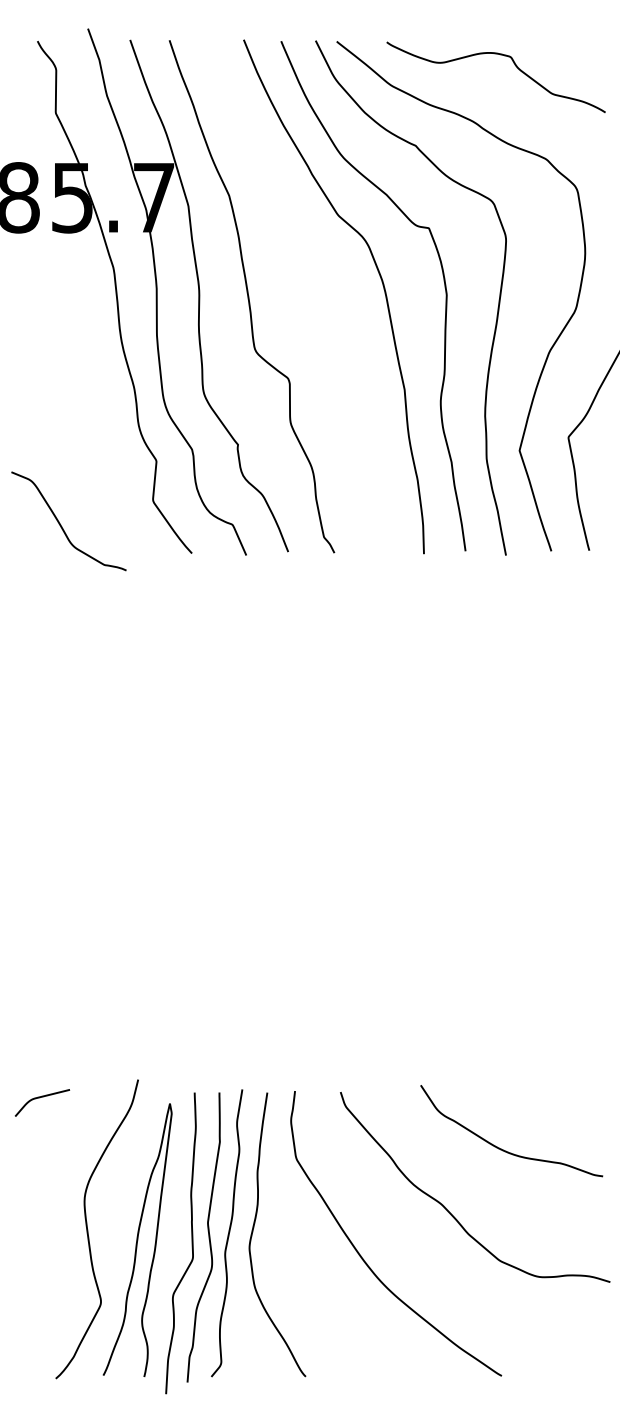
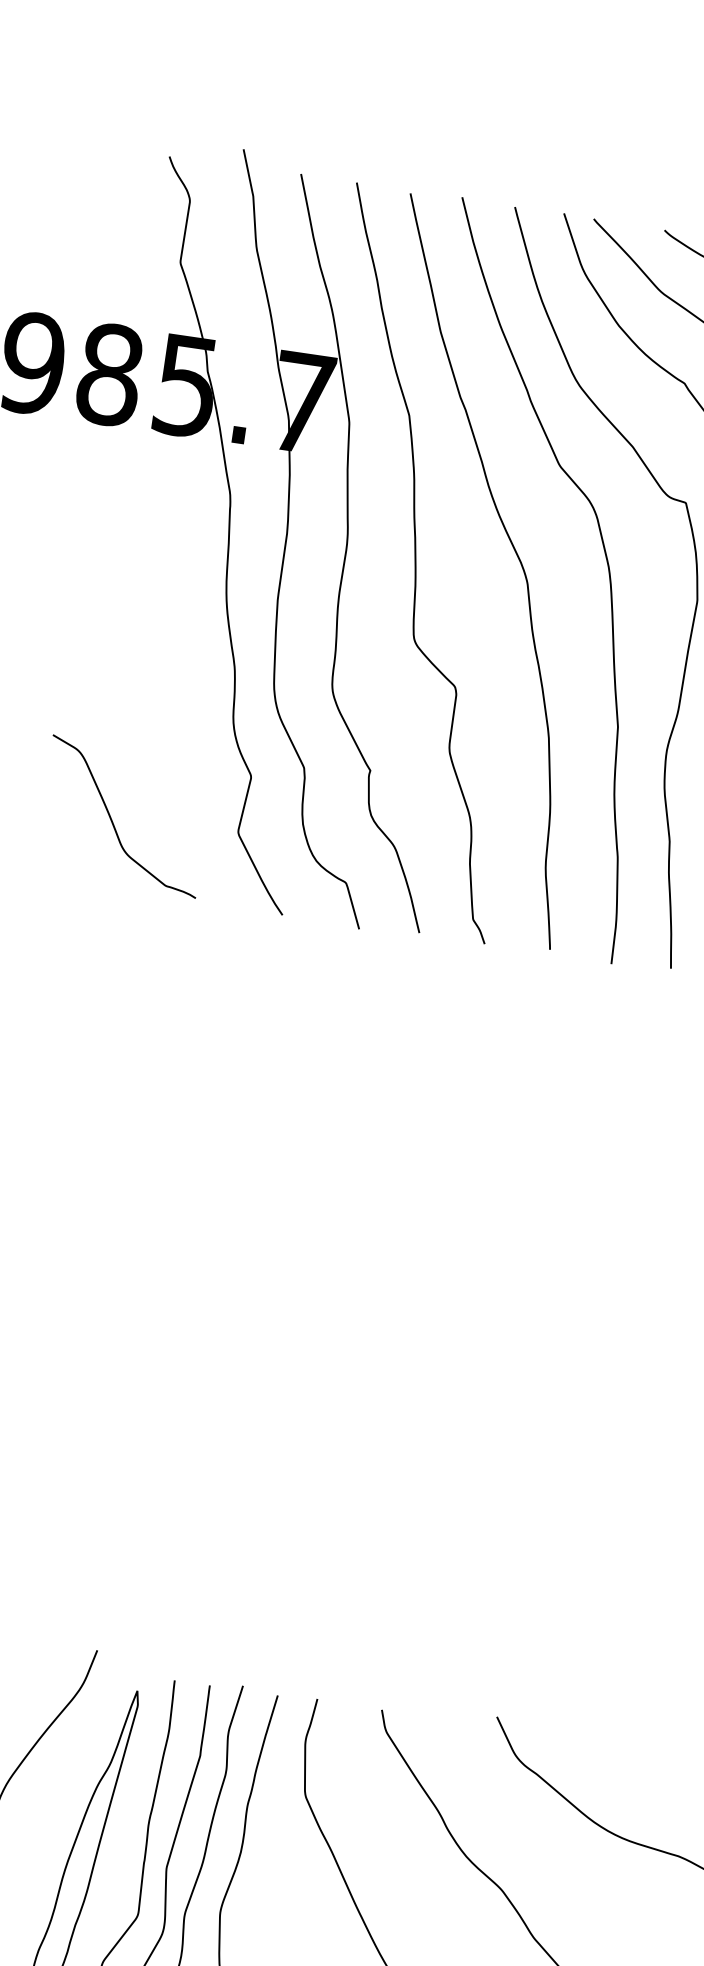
curve: (317, 282) -> (516, 556), added
curve: (61, 524) -> (113, 819), moved

